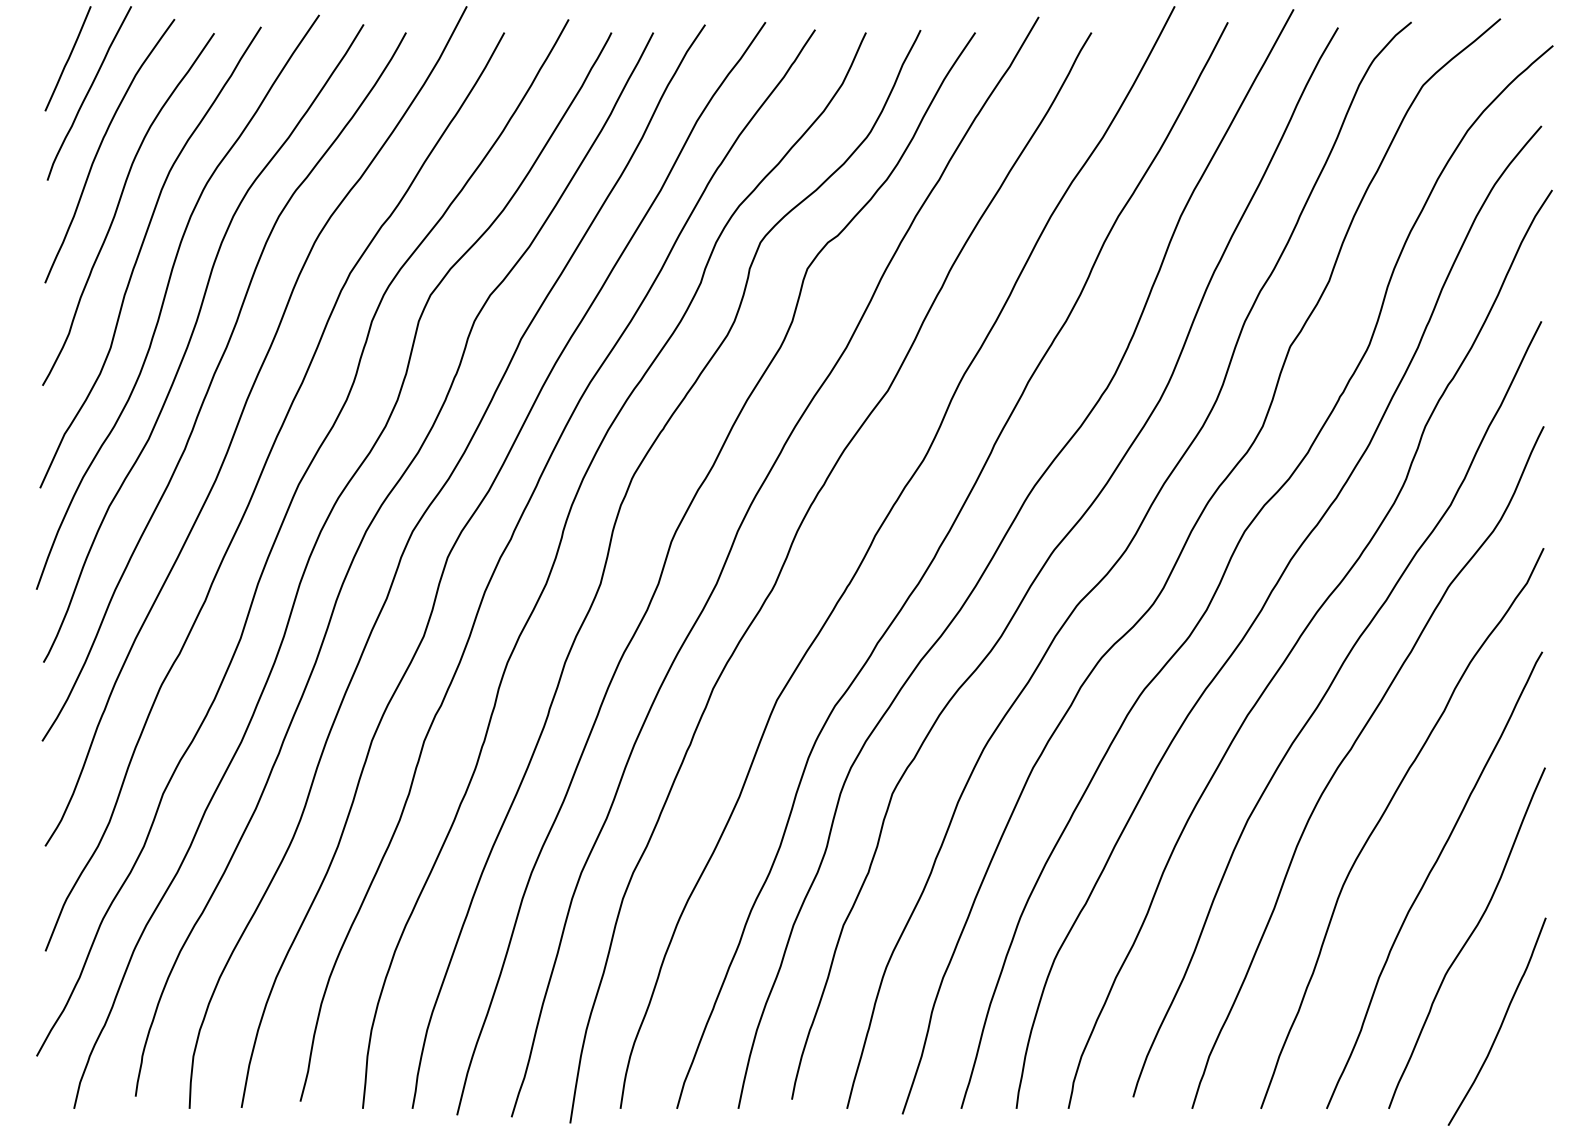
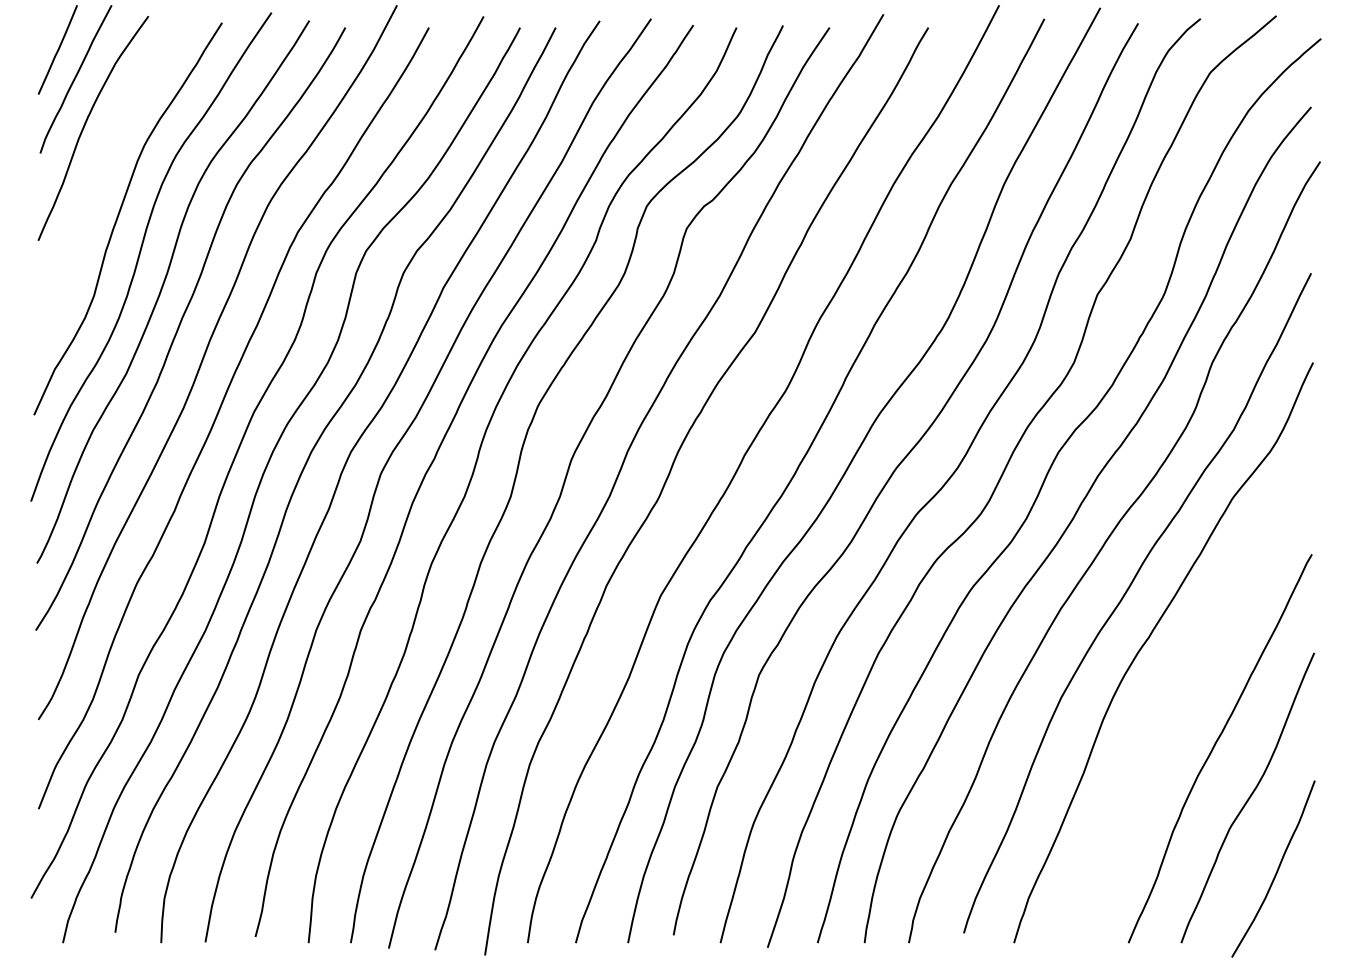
curve: (119, 205) -> (101, 174), removed
curve: (1384, 815) -> (1177, 693), removed

